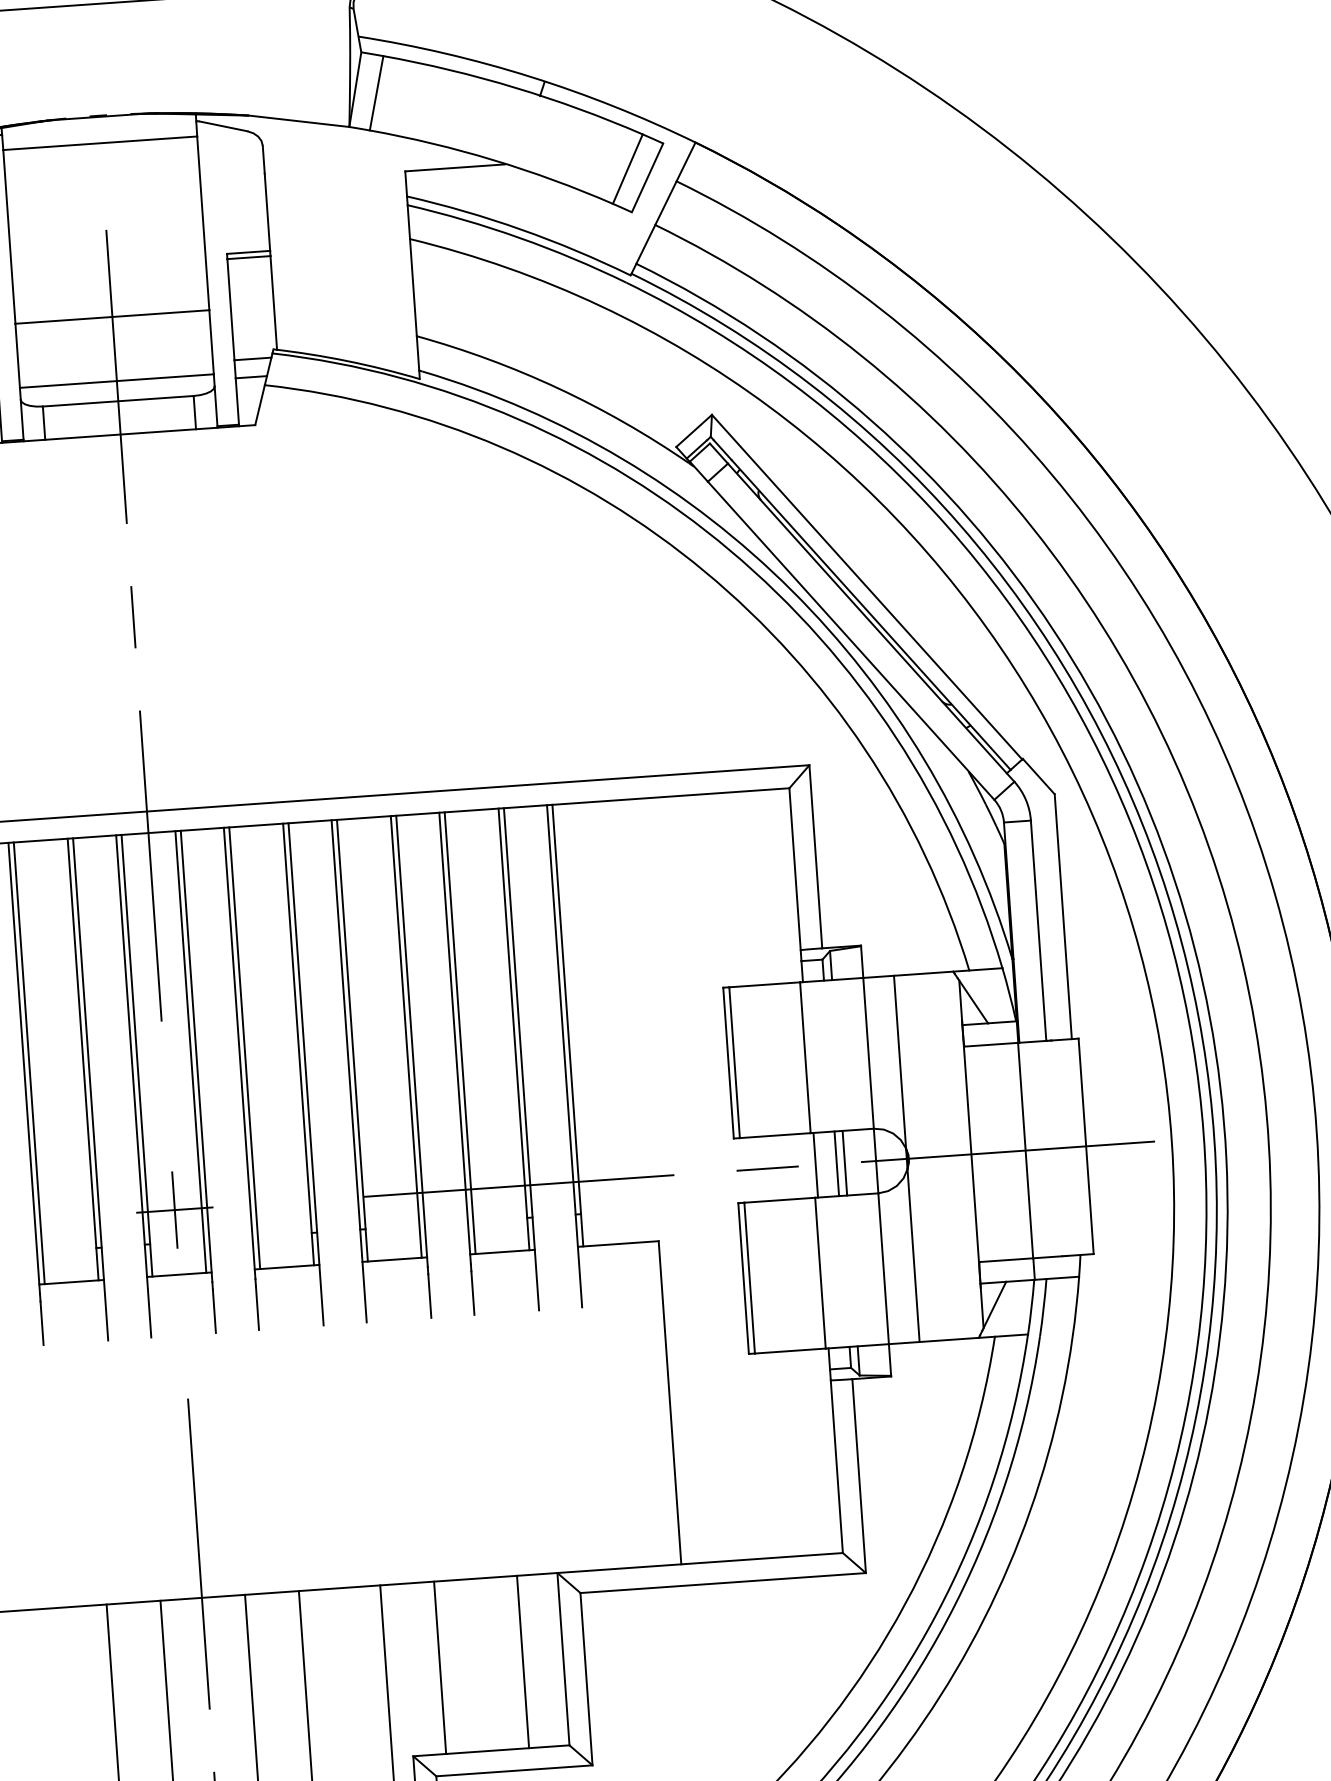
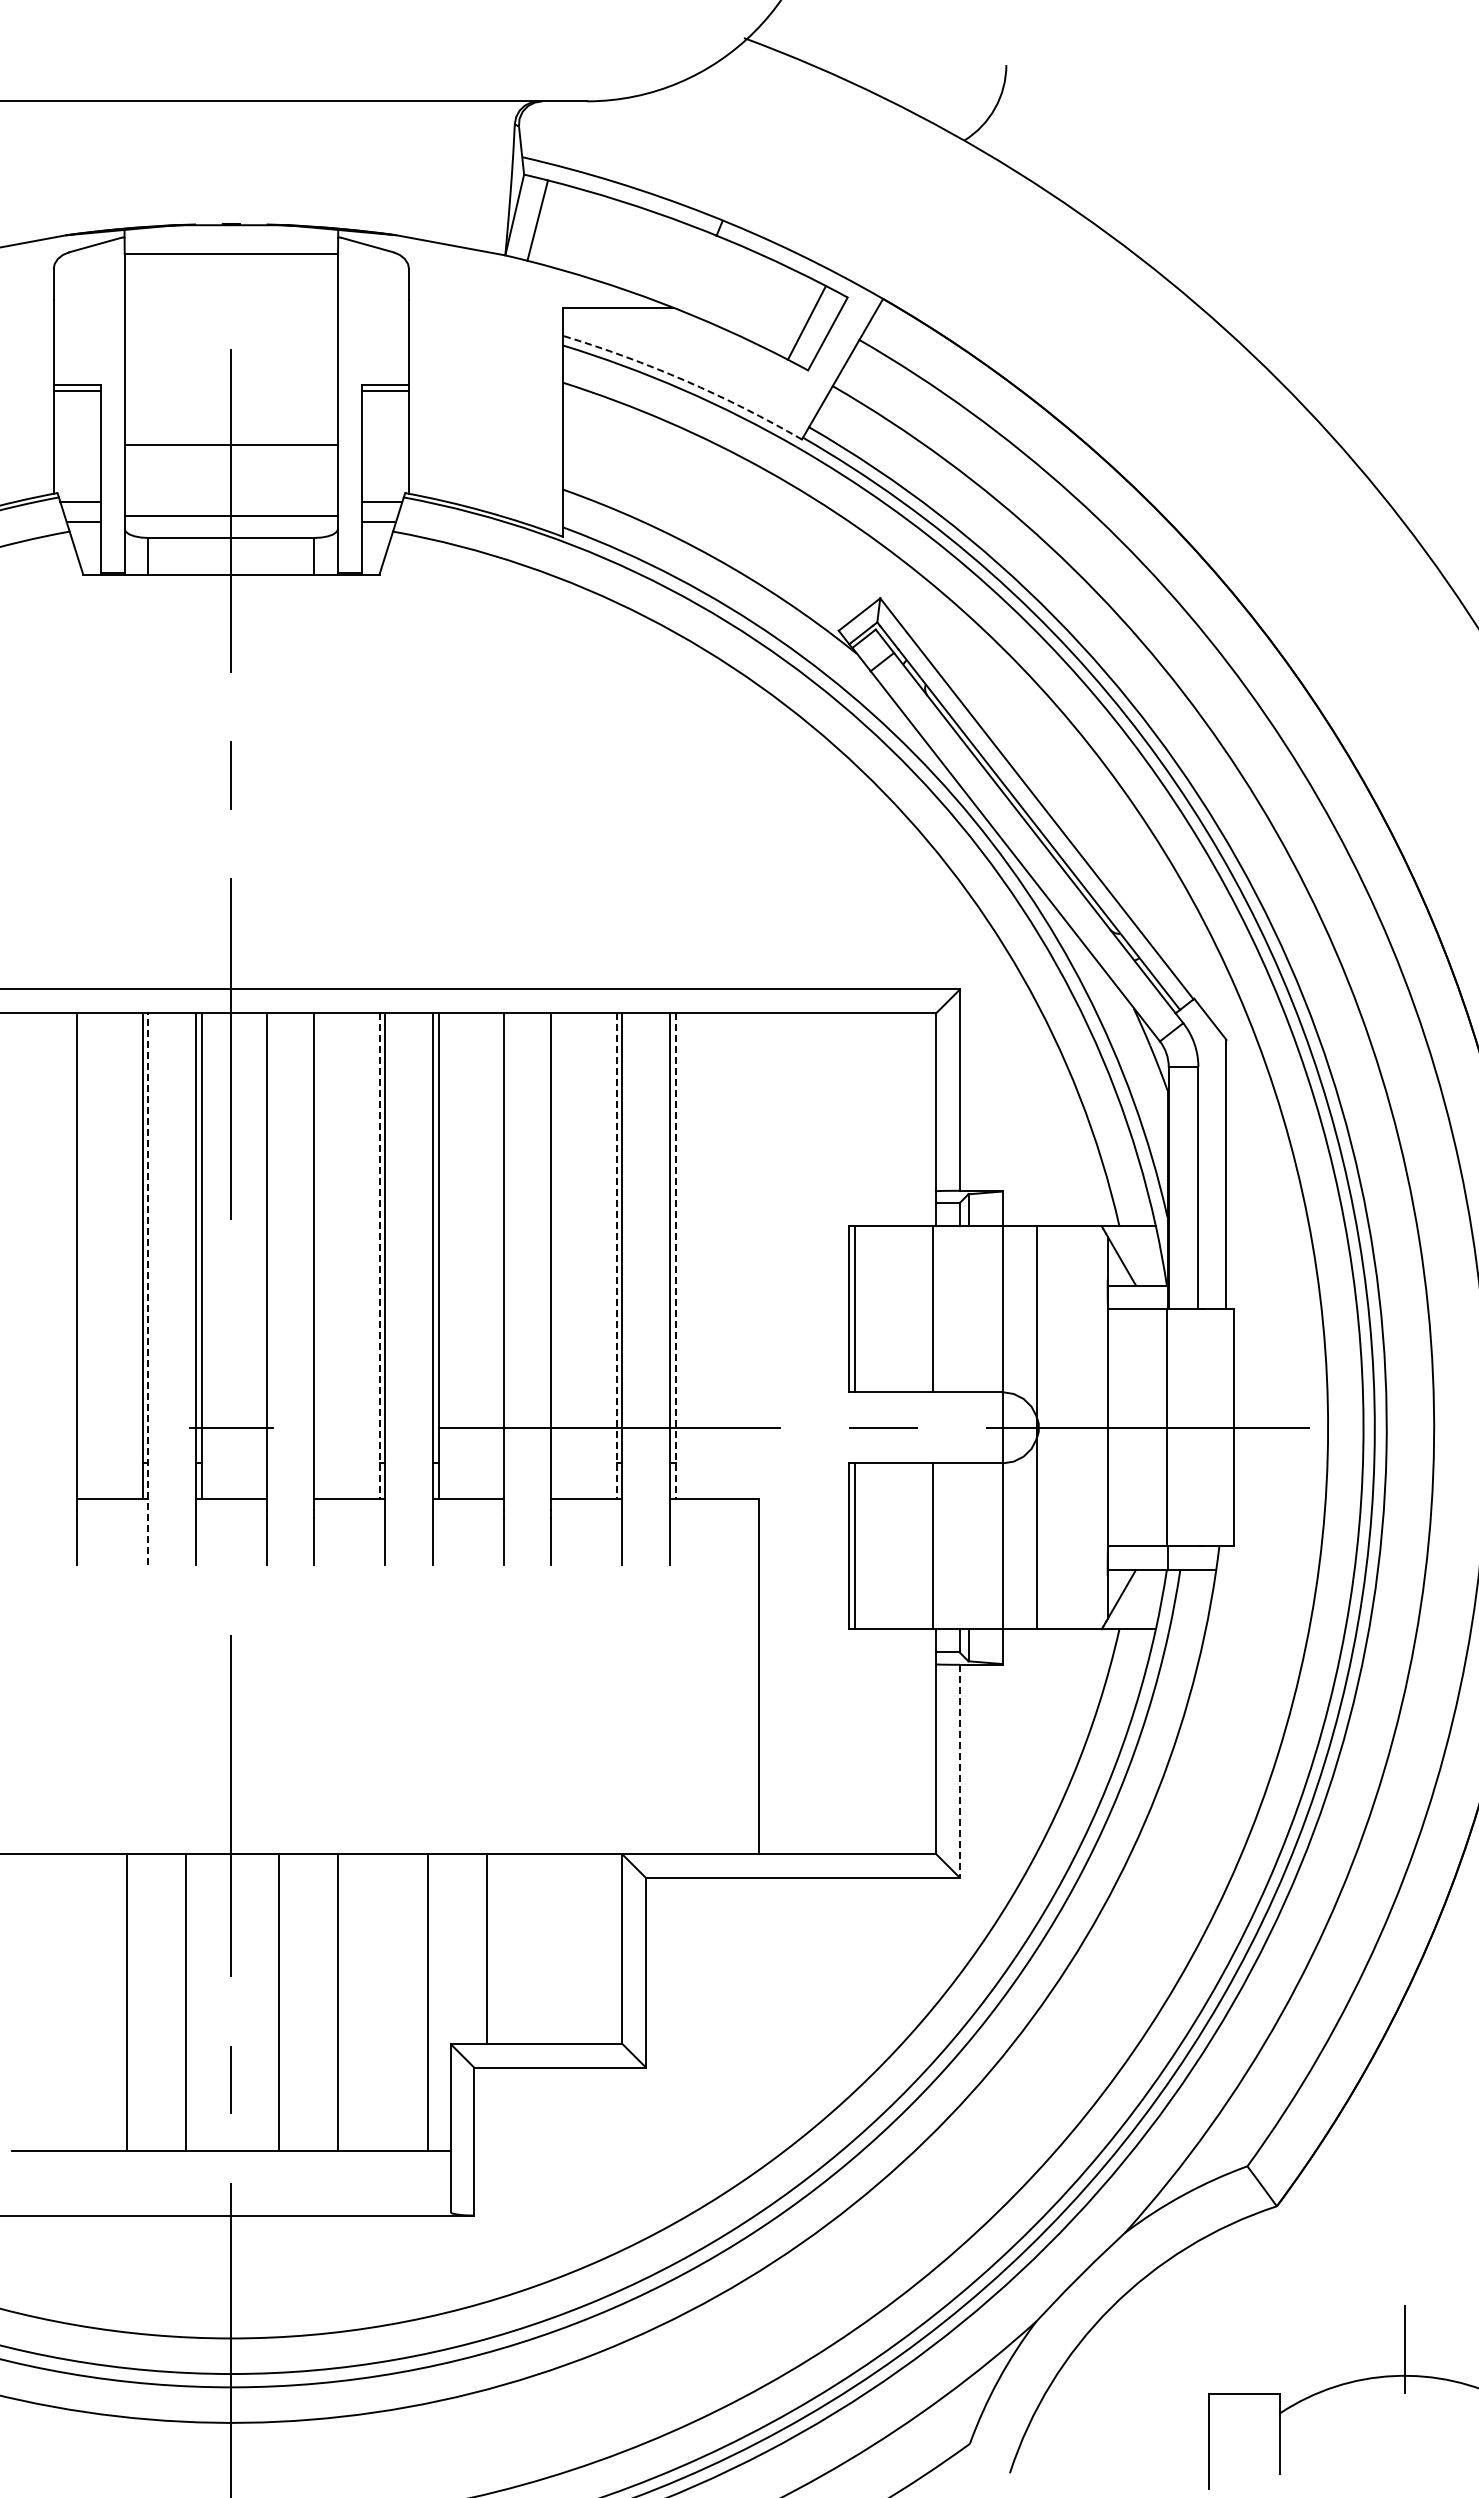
arc: (521, 229) -> (685, 380), solid -> dashed
line: (567, 1025) -> (675, 1255), solid -> dashed
line: (513, 1028) -> (616, 1255), solid -> dashed
line: (460, 1032) -> (557, 1255), removed
line: (406, 1036) -> (498, 1255), removed
line: (298, 1044) -> (379, 1255), solid -> dashed
line: (244, 1047) -> (320, 1255), removed
line: (191, 1051) -> (261, 1255), removed
line: (29, 1062) -> (83, 1255), removed
line: (90, 1088) -> (148, 1288), solid -> dashed
line: (844, 1162) -> (968, 1427), removed
line: (836, 1163) -> (959, 1427), removed
line: (815, 1164) -> (936, 1427), removed
line: (174, 1209) -> (231, 1427), removed
line: (859, 1476) -> (960, 1771), solid -> dashed
line: (522, 1662) -> (577, 1949), removed

